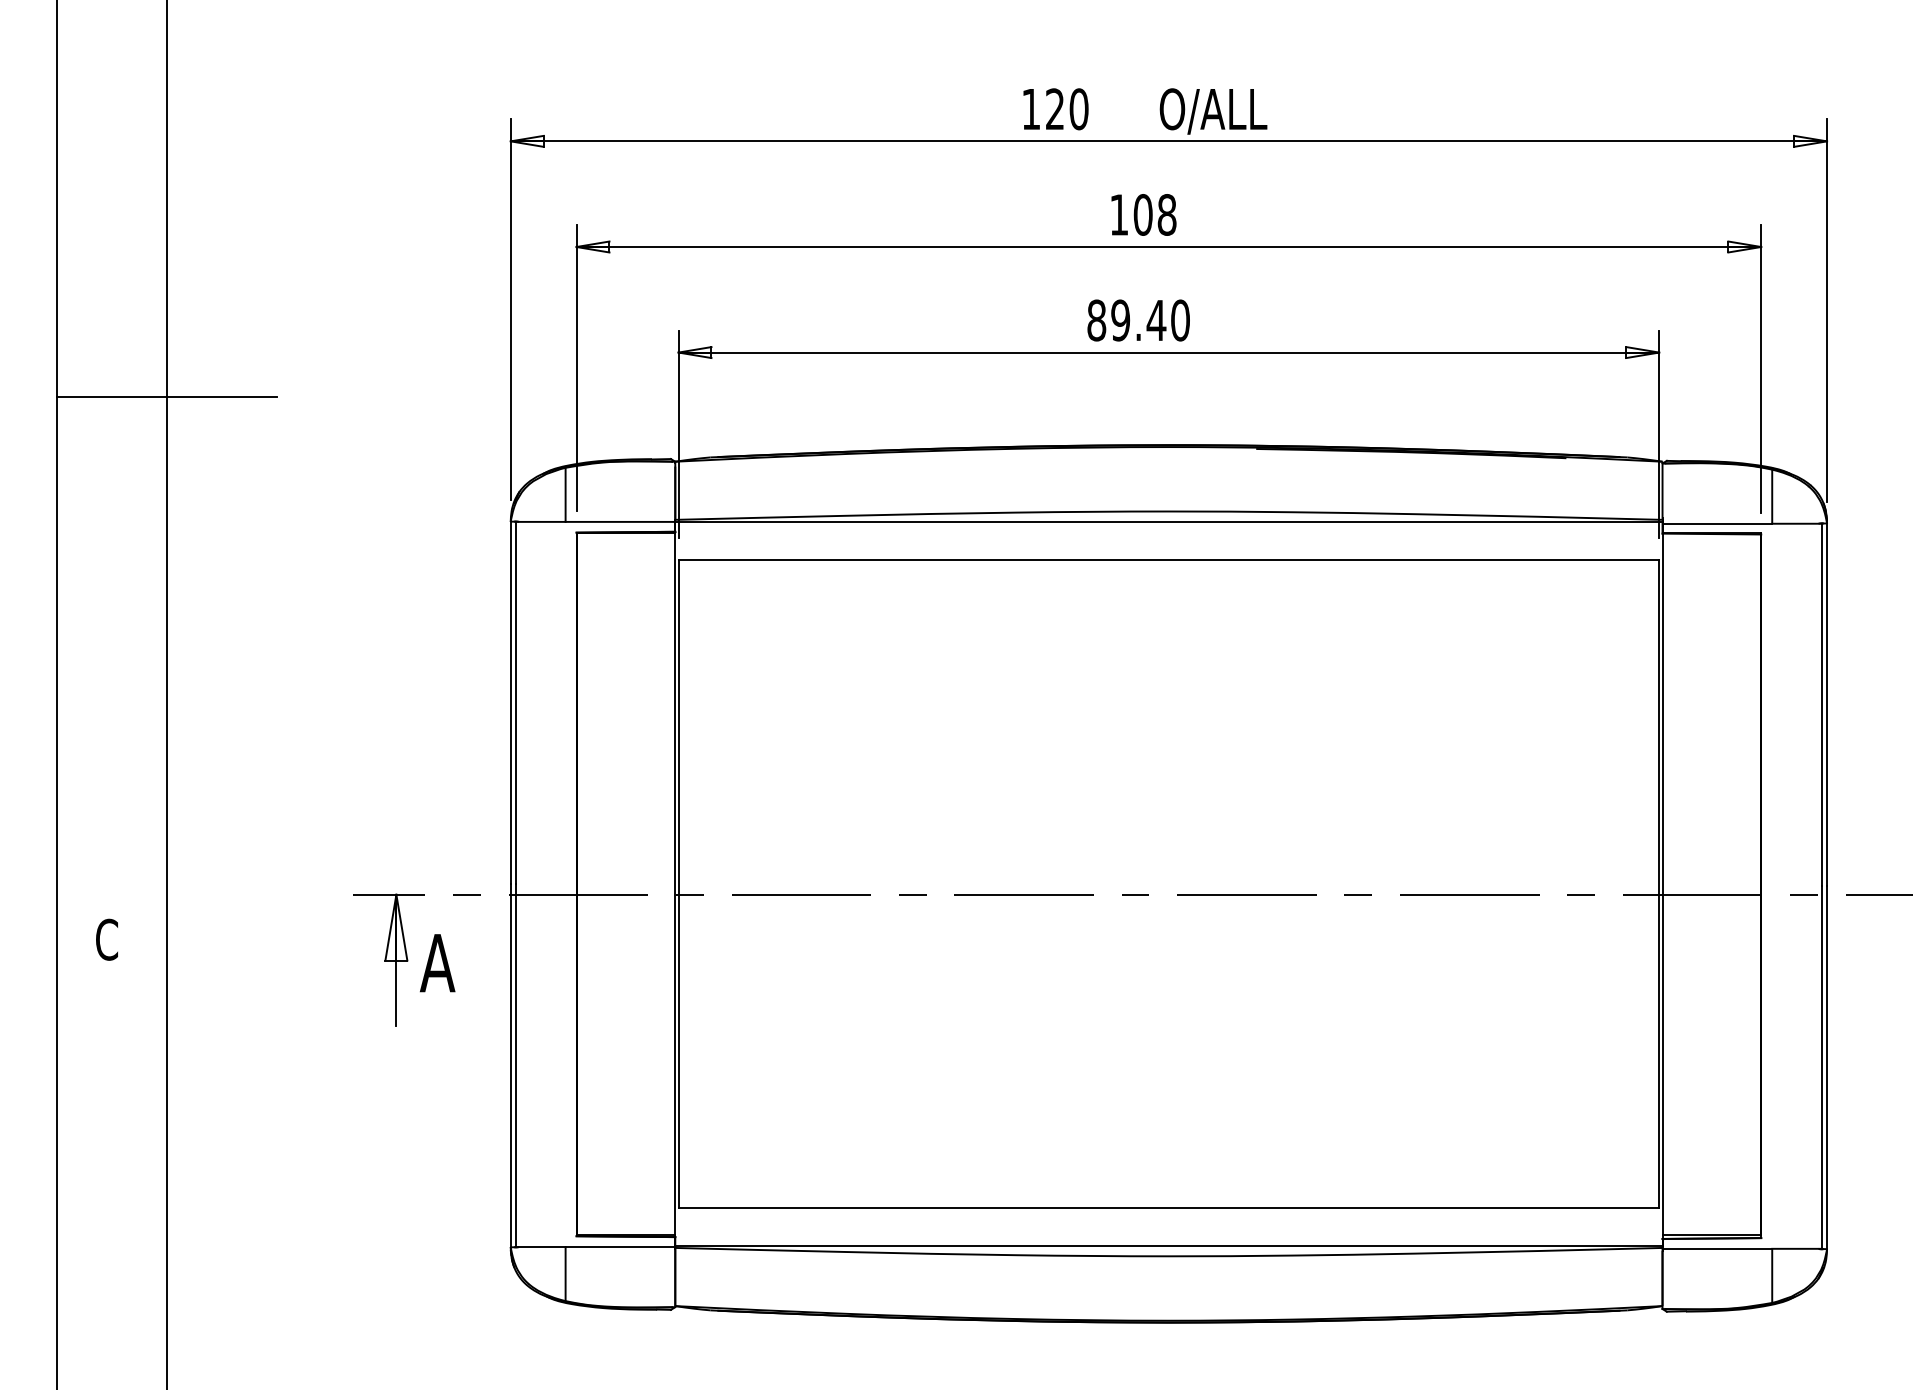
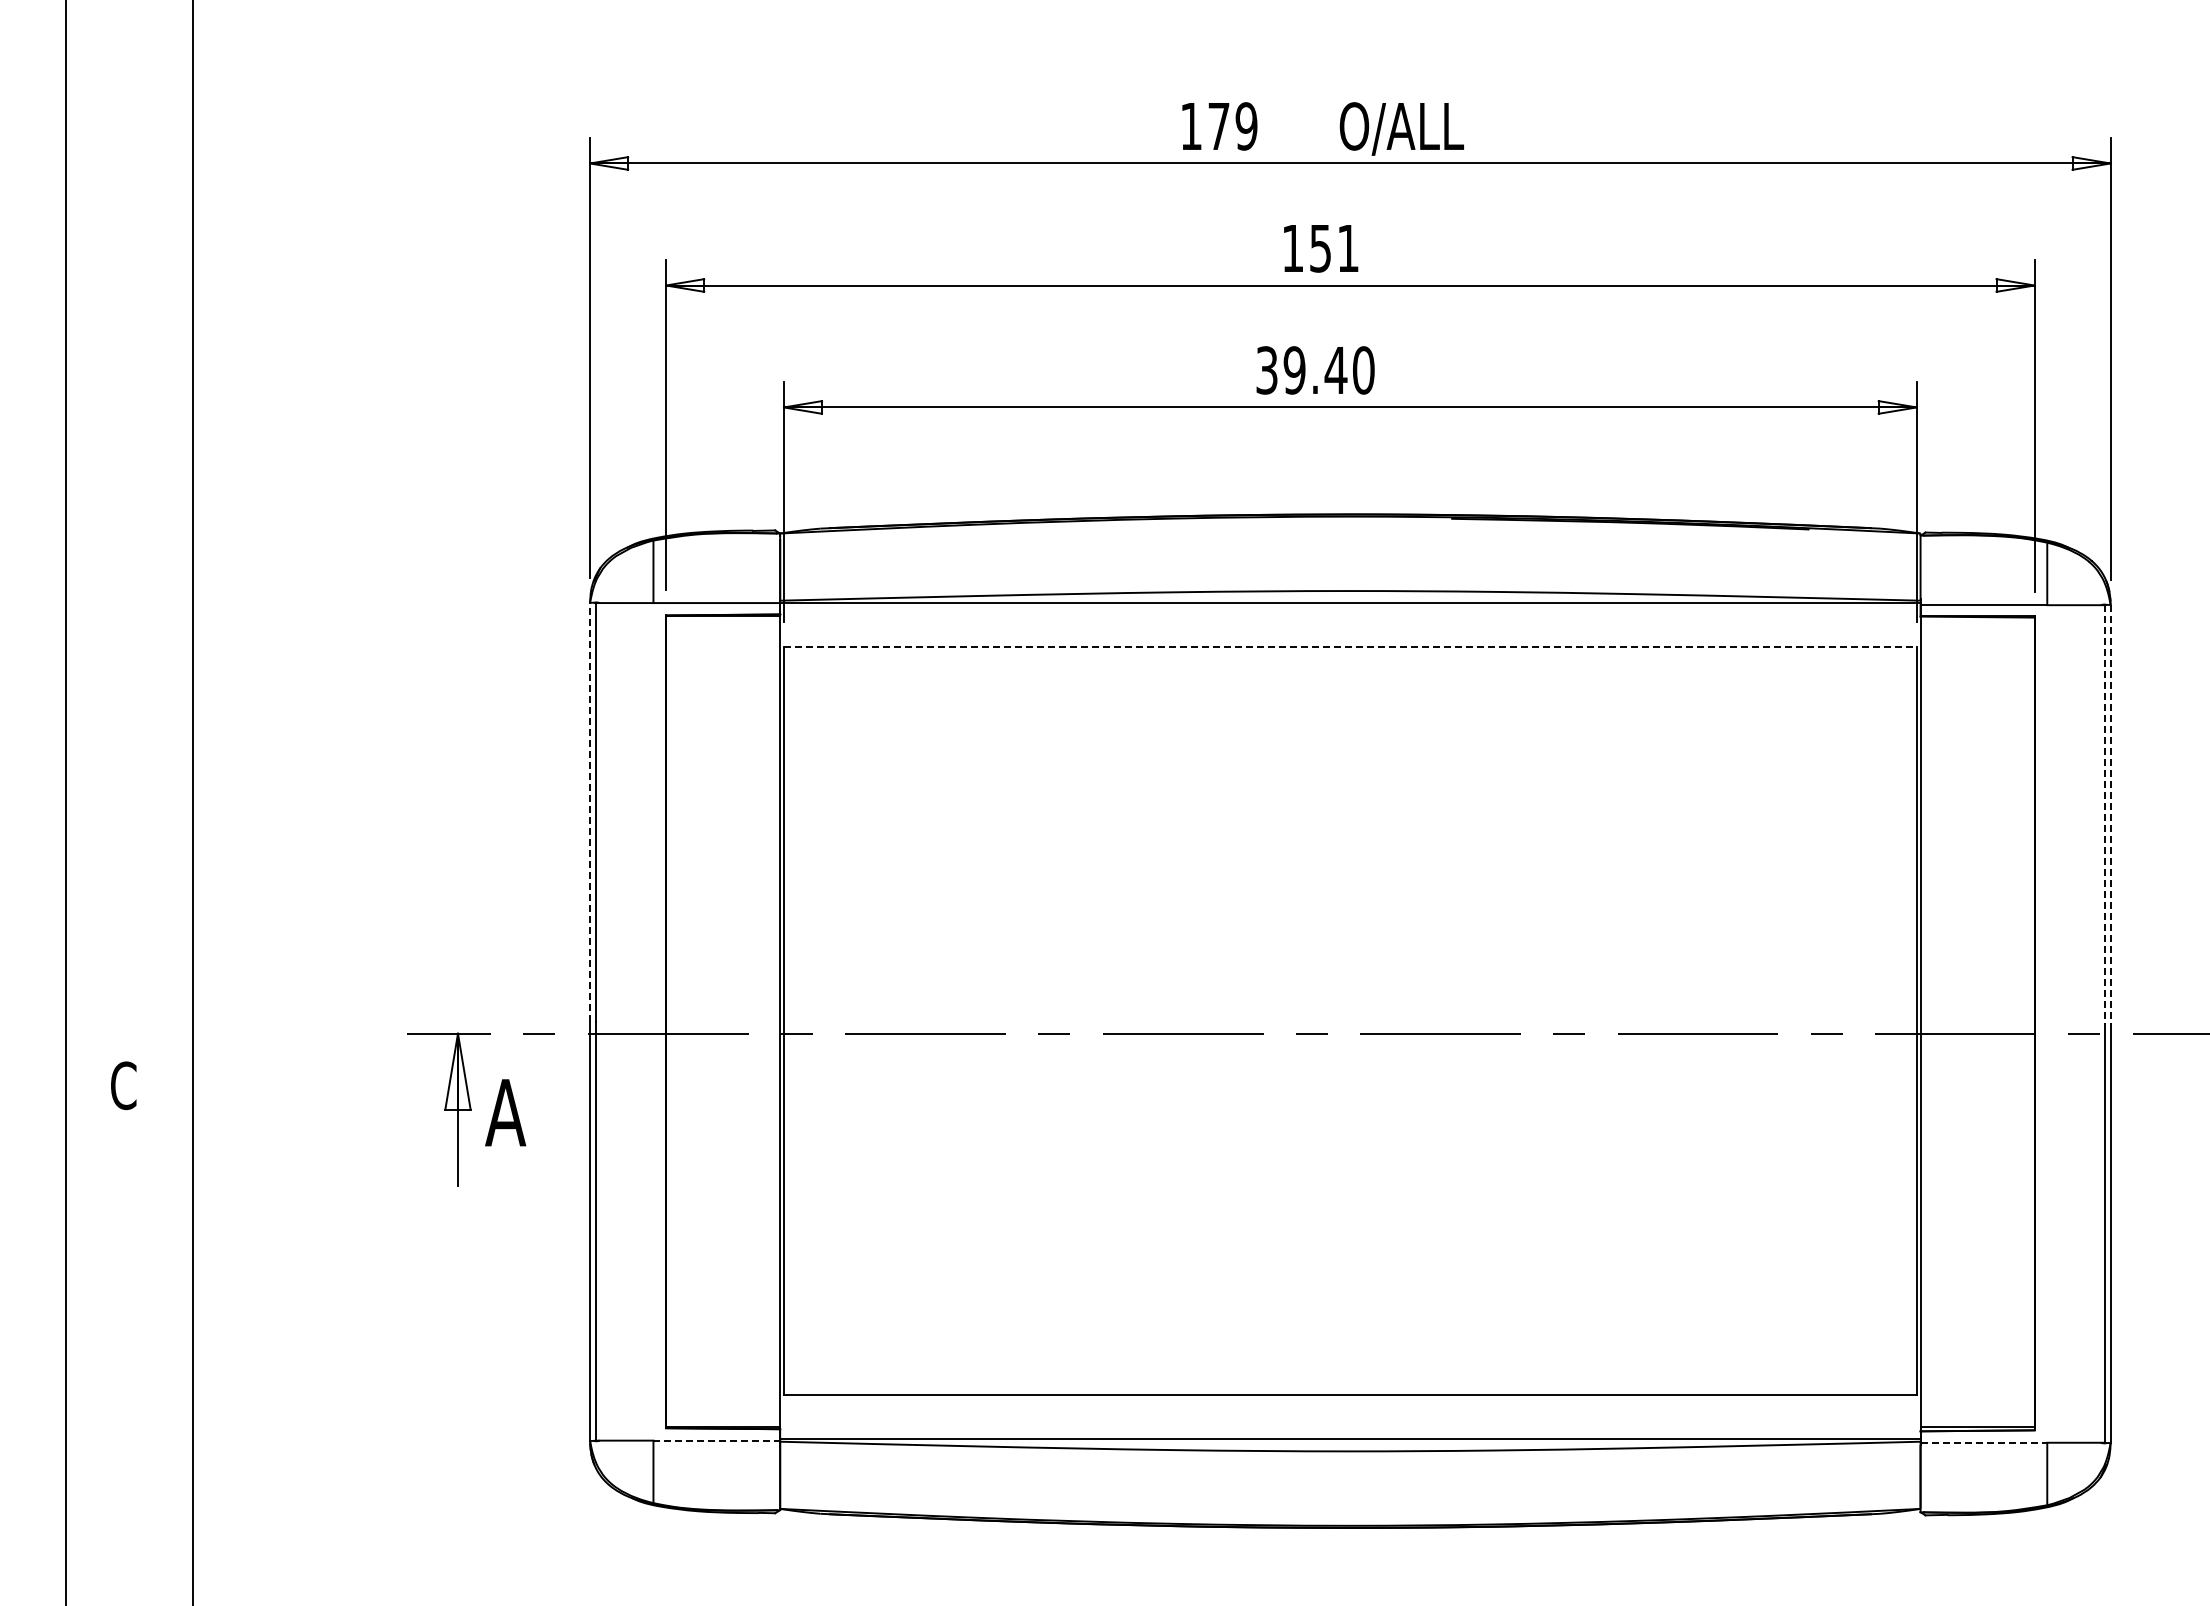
text: (1066, 109) -> (1232, 126), 120 -> 179
text: (1155, 214) -> (1334, 248), 108 -> 151
text: (1096, 320) -> (1266, 370), 89.40 -> 39.40
line: (166, 396) -> (192, 458), removed
line: (1169, 560) -> (1350, 647), solid -> dashed
line: (511, 702) -> (590, 811), solid -> dashed
line: (1821, 705) -> (2104, 815), solid -> dashed
line: (1826, 705) -> (2110, 815), solid -> dashed
line: (621, 1246) -> (717, 1440), solid -> dashed
line: (1717, 1248) -> (1984, 1442), solid -> dashed

